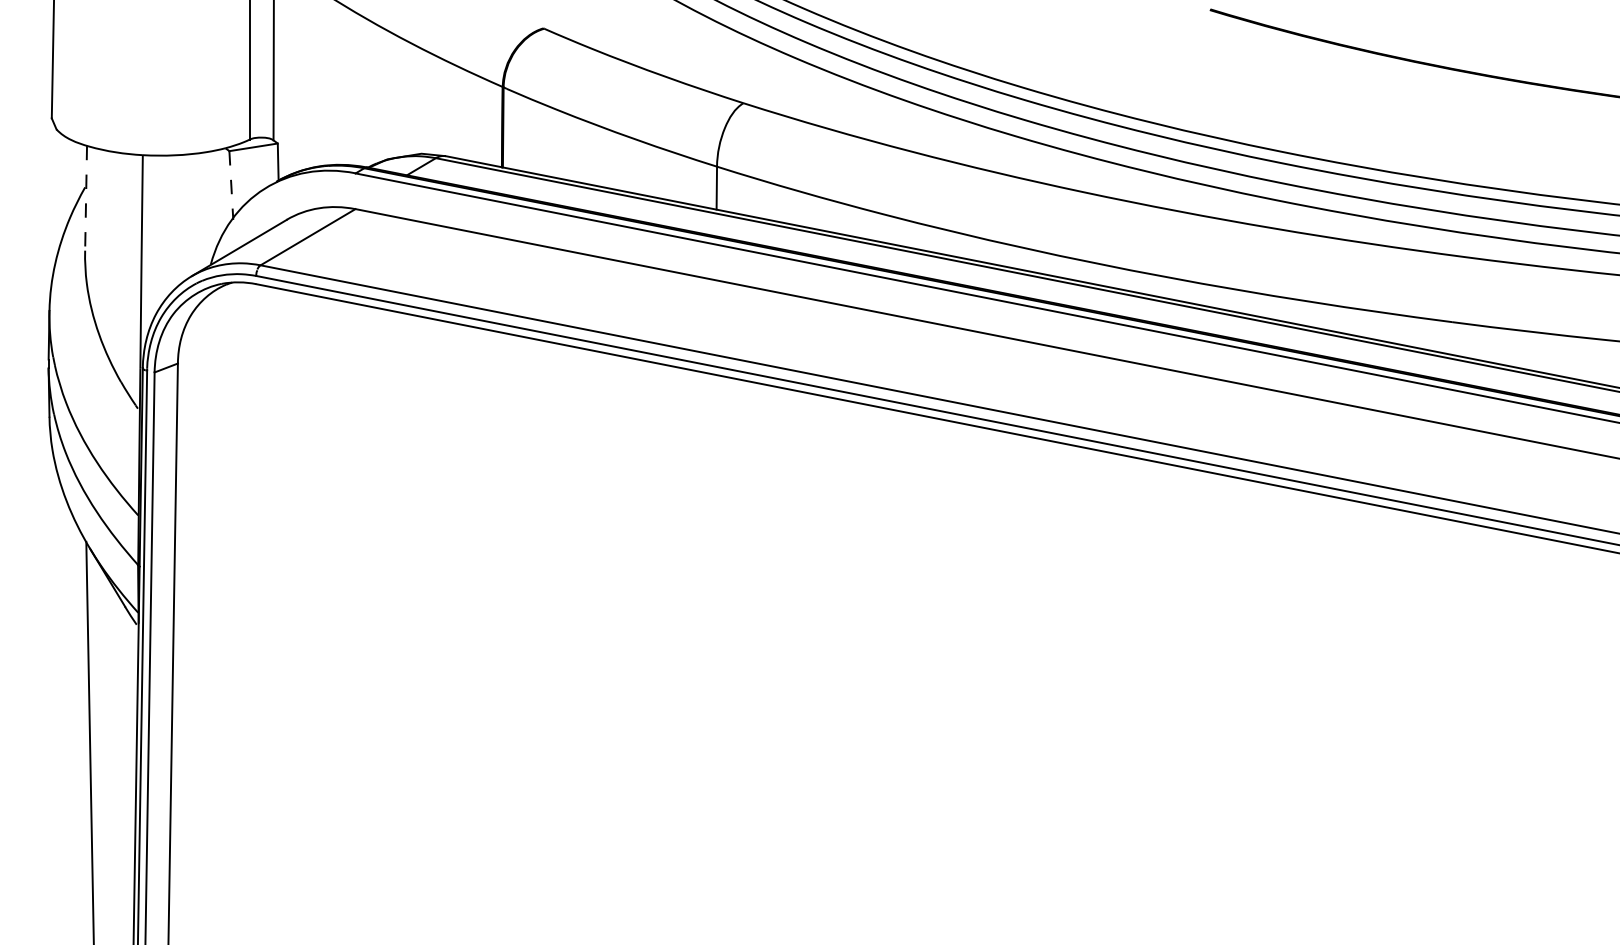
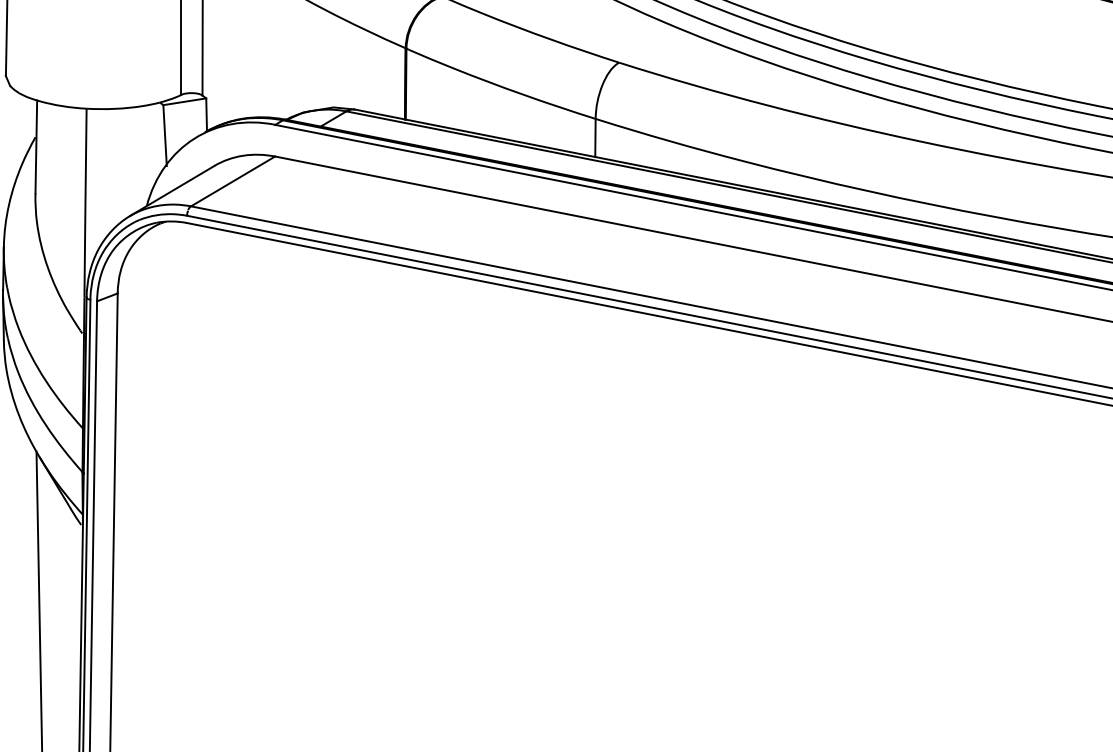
line: (231, 186) -> (165, 136), dashed -> solid
line: (86, 198) -> (36, 147), dashed -> solid

